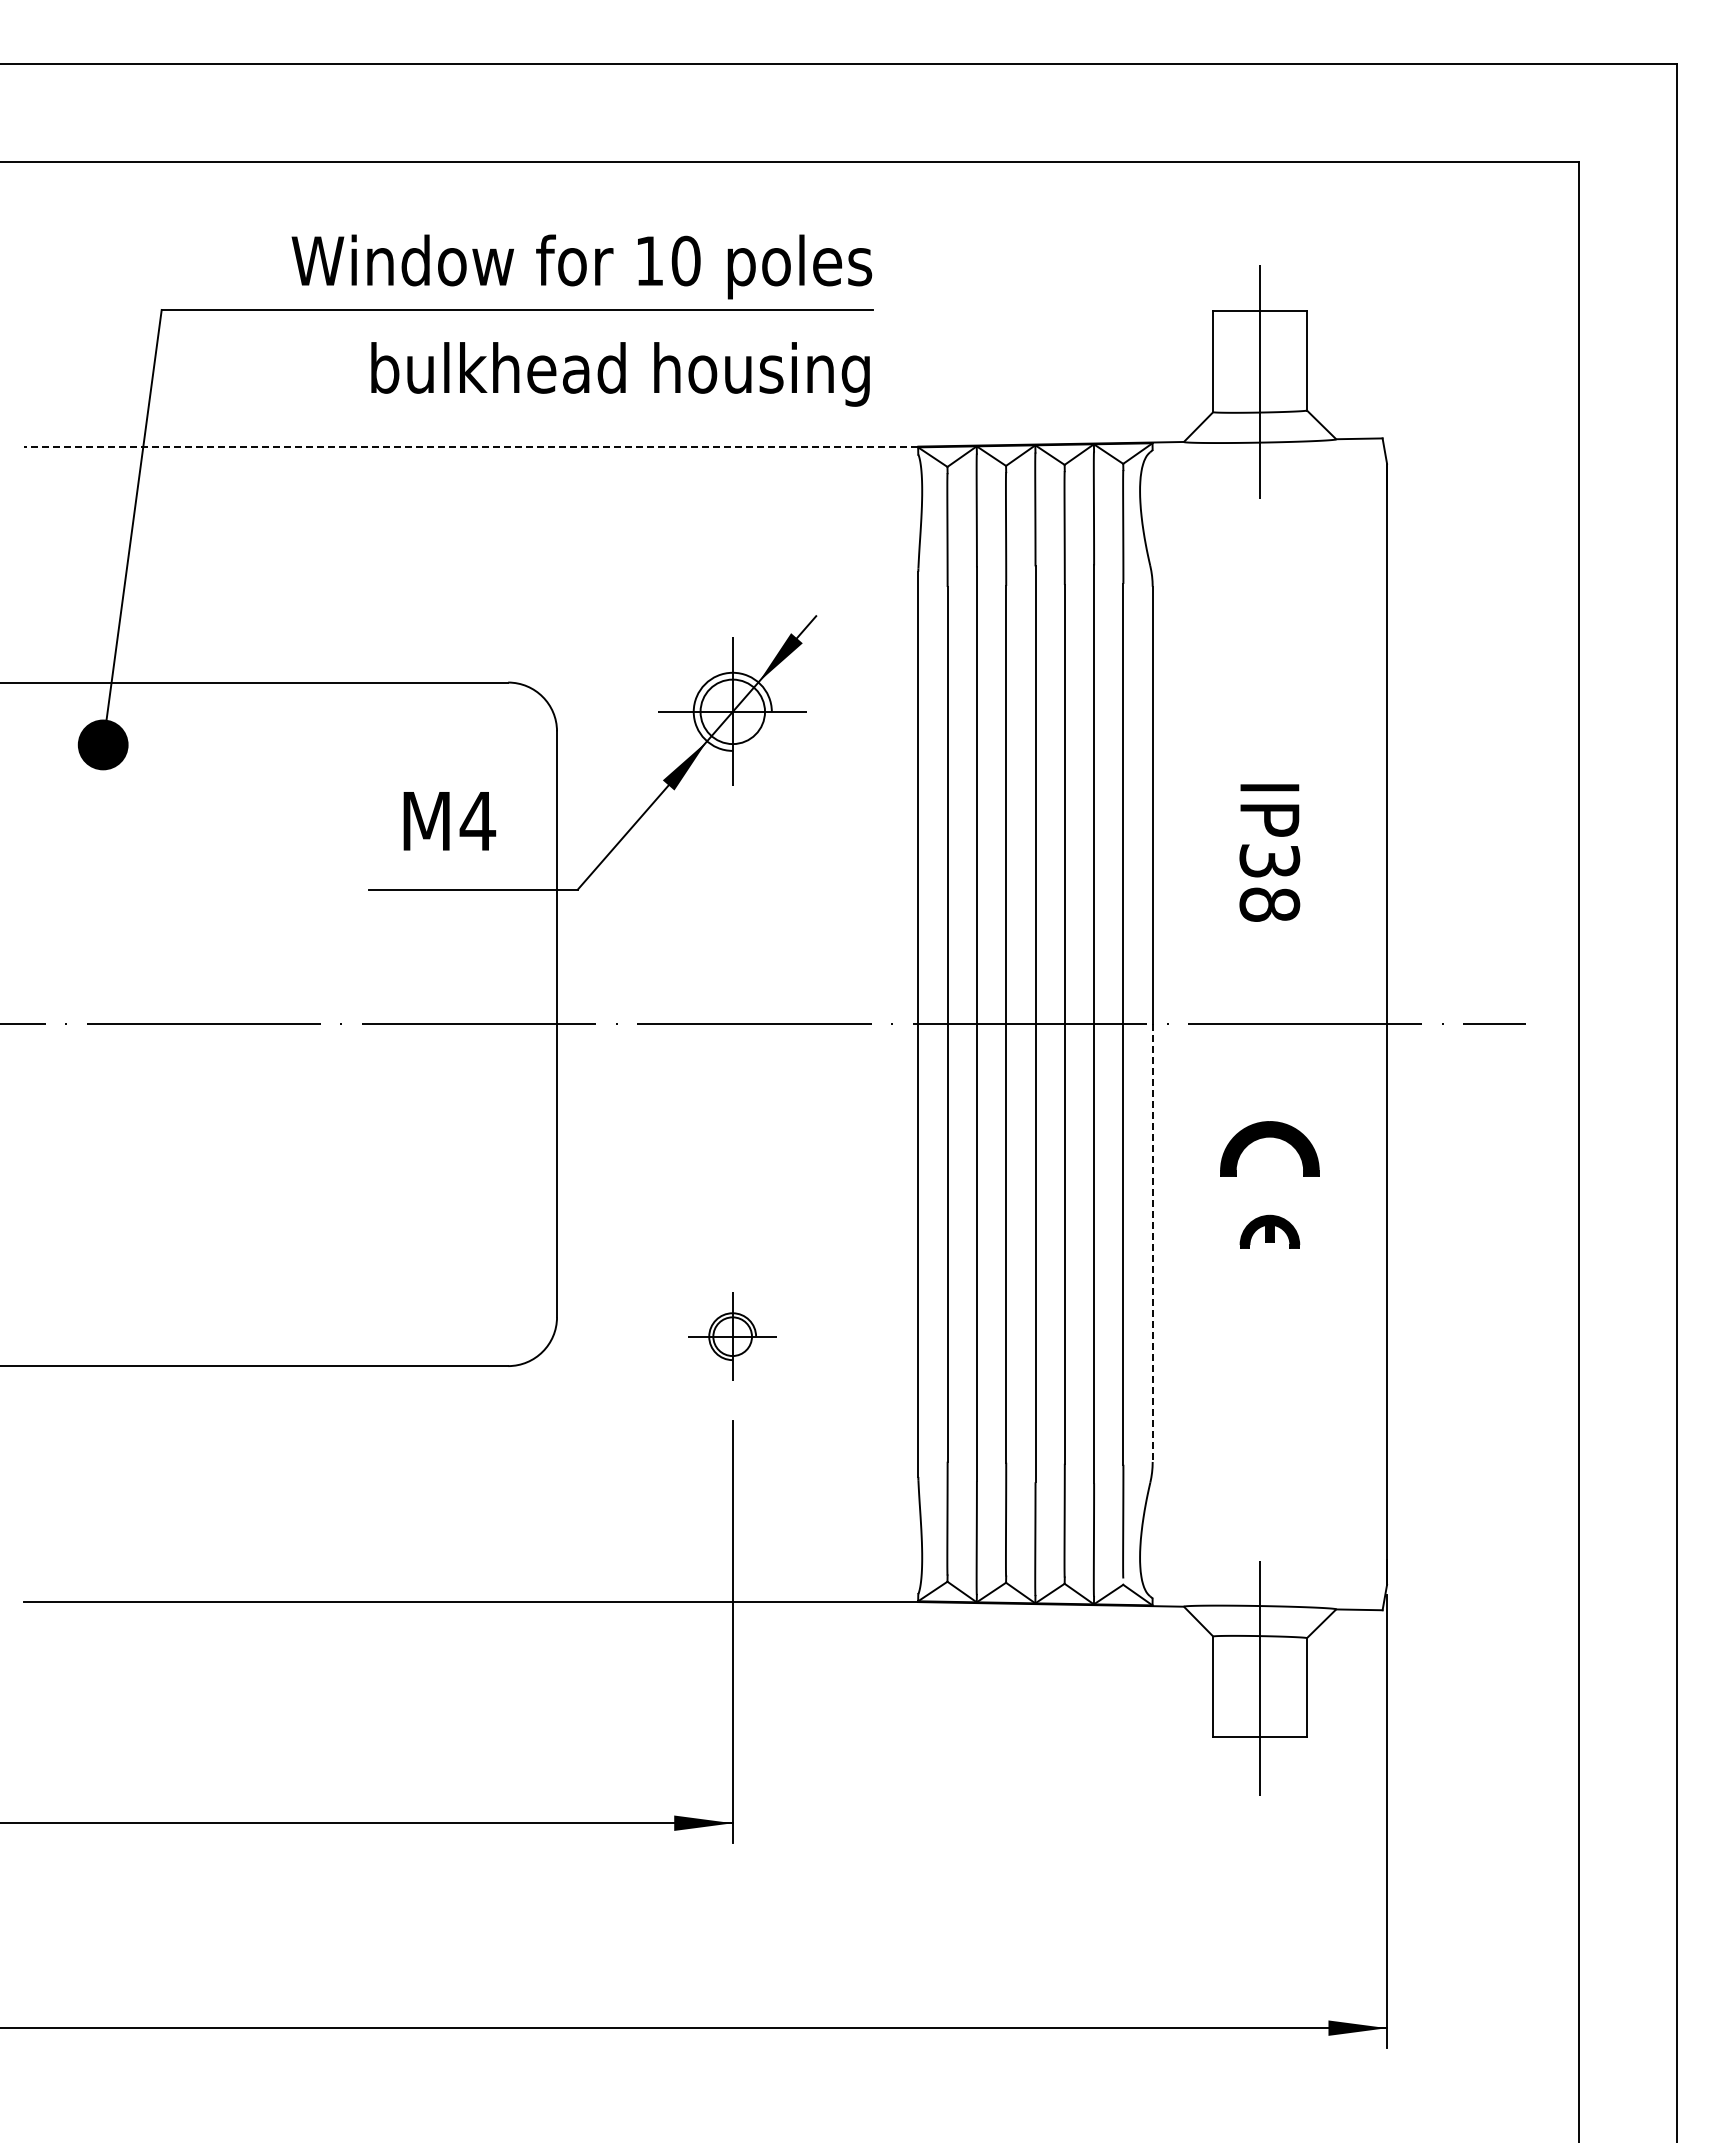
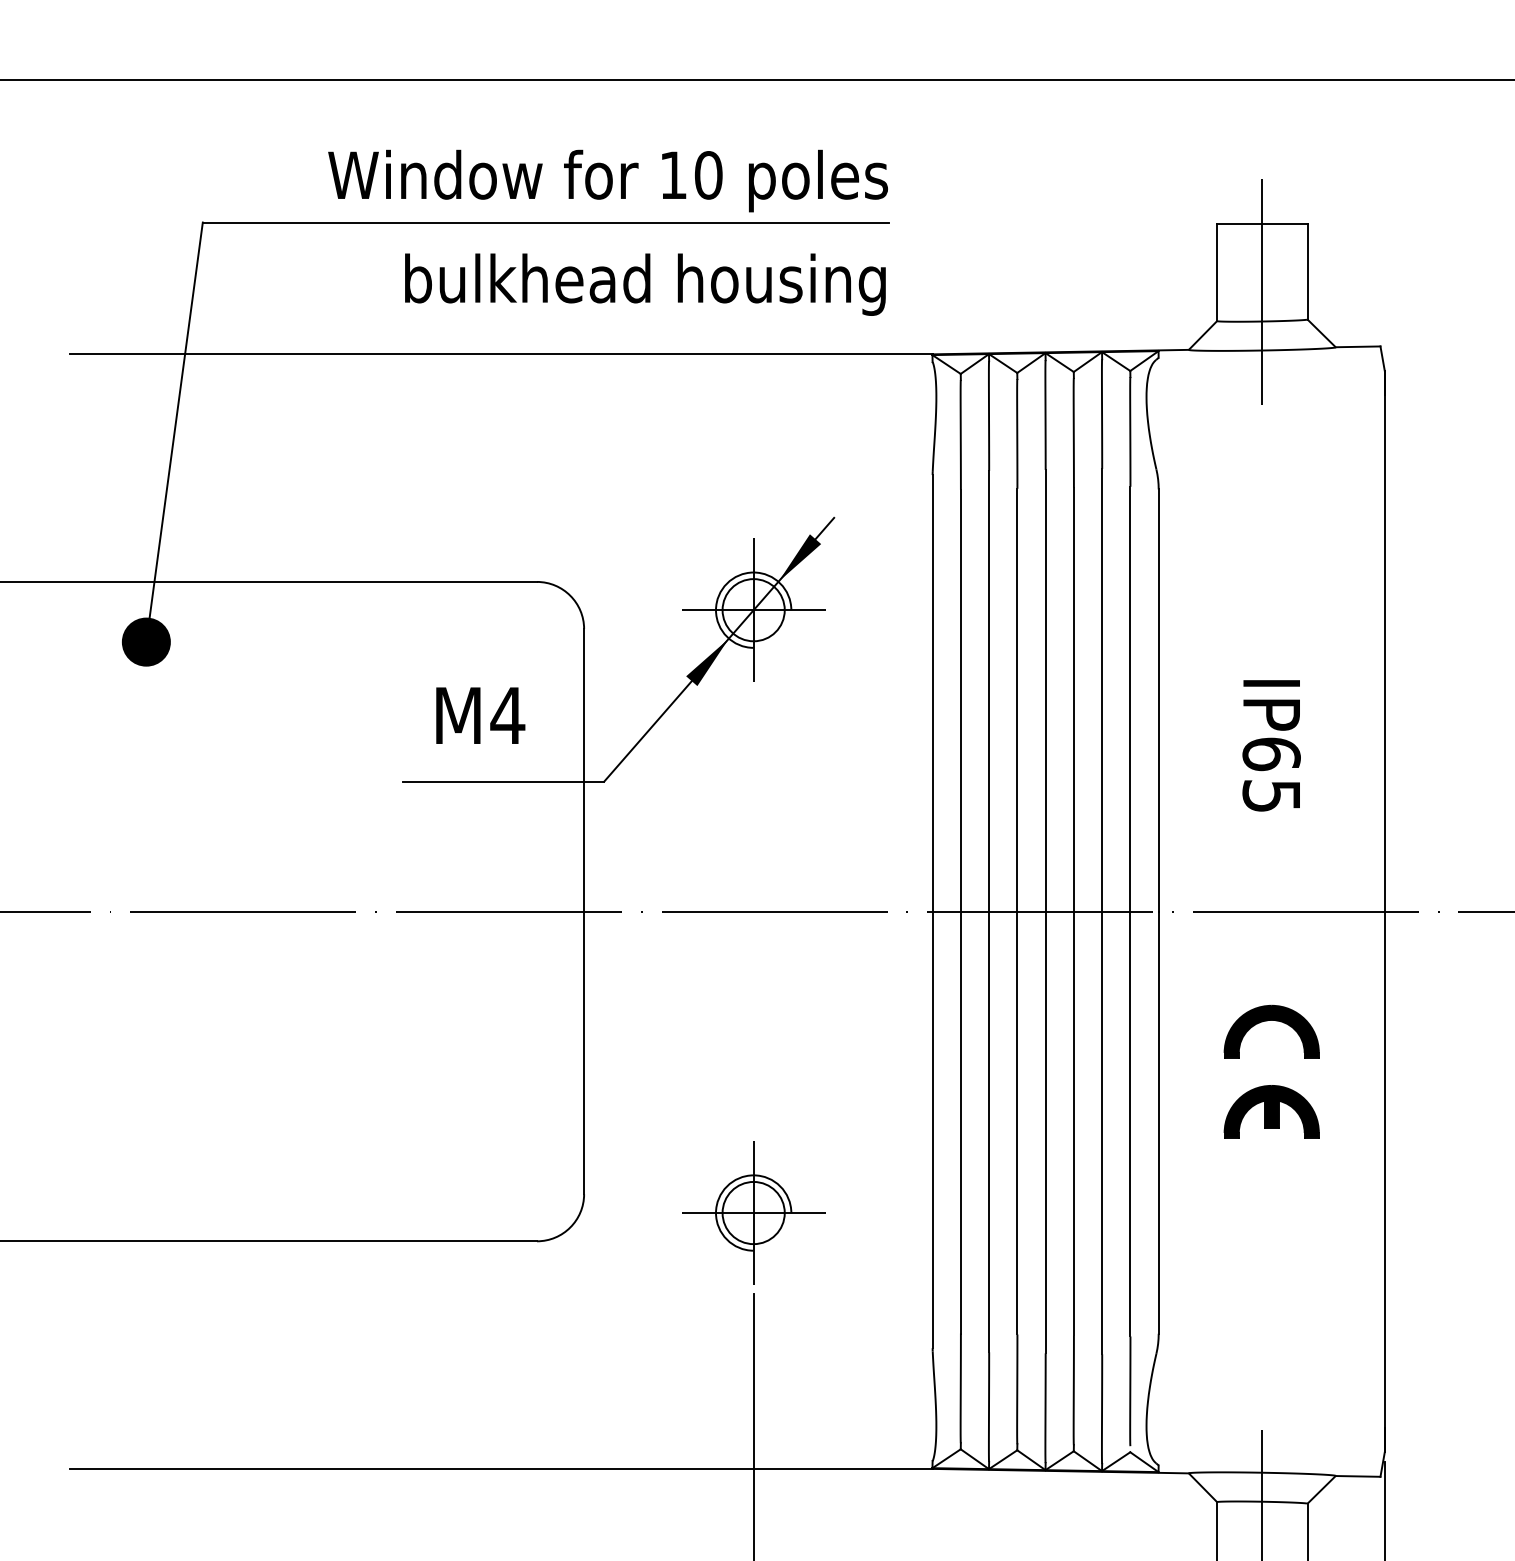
line: (470, 446) -> (500, 354), dashed -> solid
text: (1269, 882) -> (1271, 774), IP38 -> IP65
part: (1269, 1231) -> (1271, 1111), size x1.67
line: (1152, 1243) -> (1158, 1123), dashed -> solid
part: (732, 1336) -> (753, 1212), size x1.67

